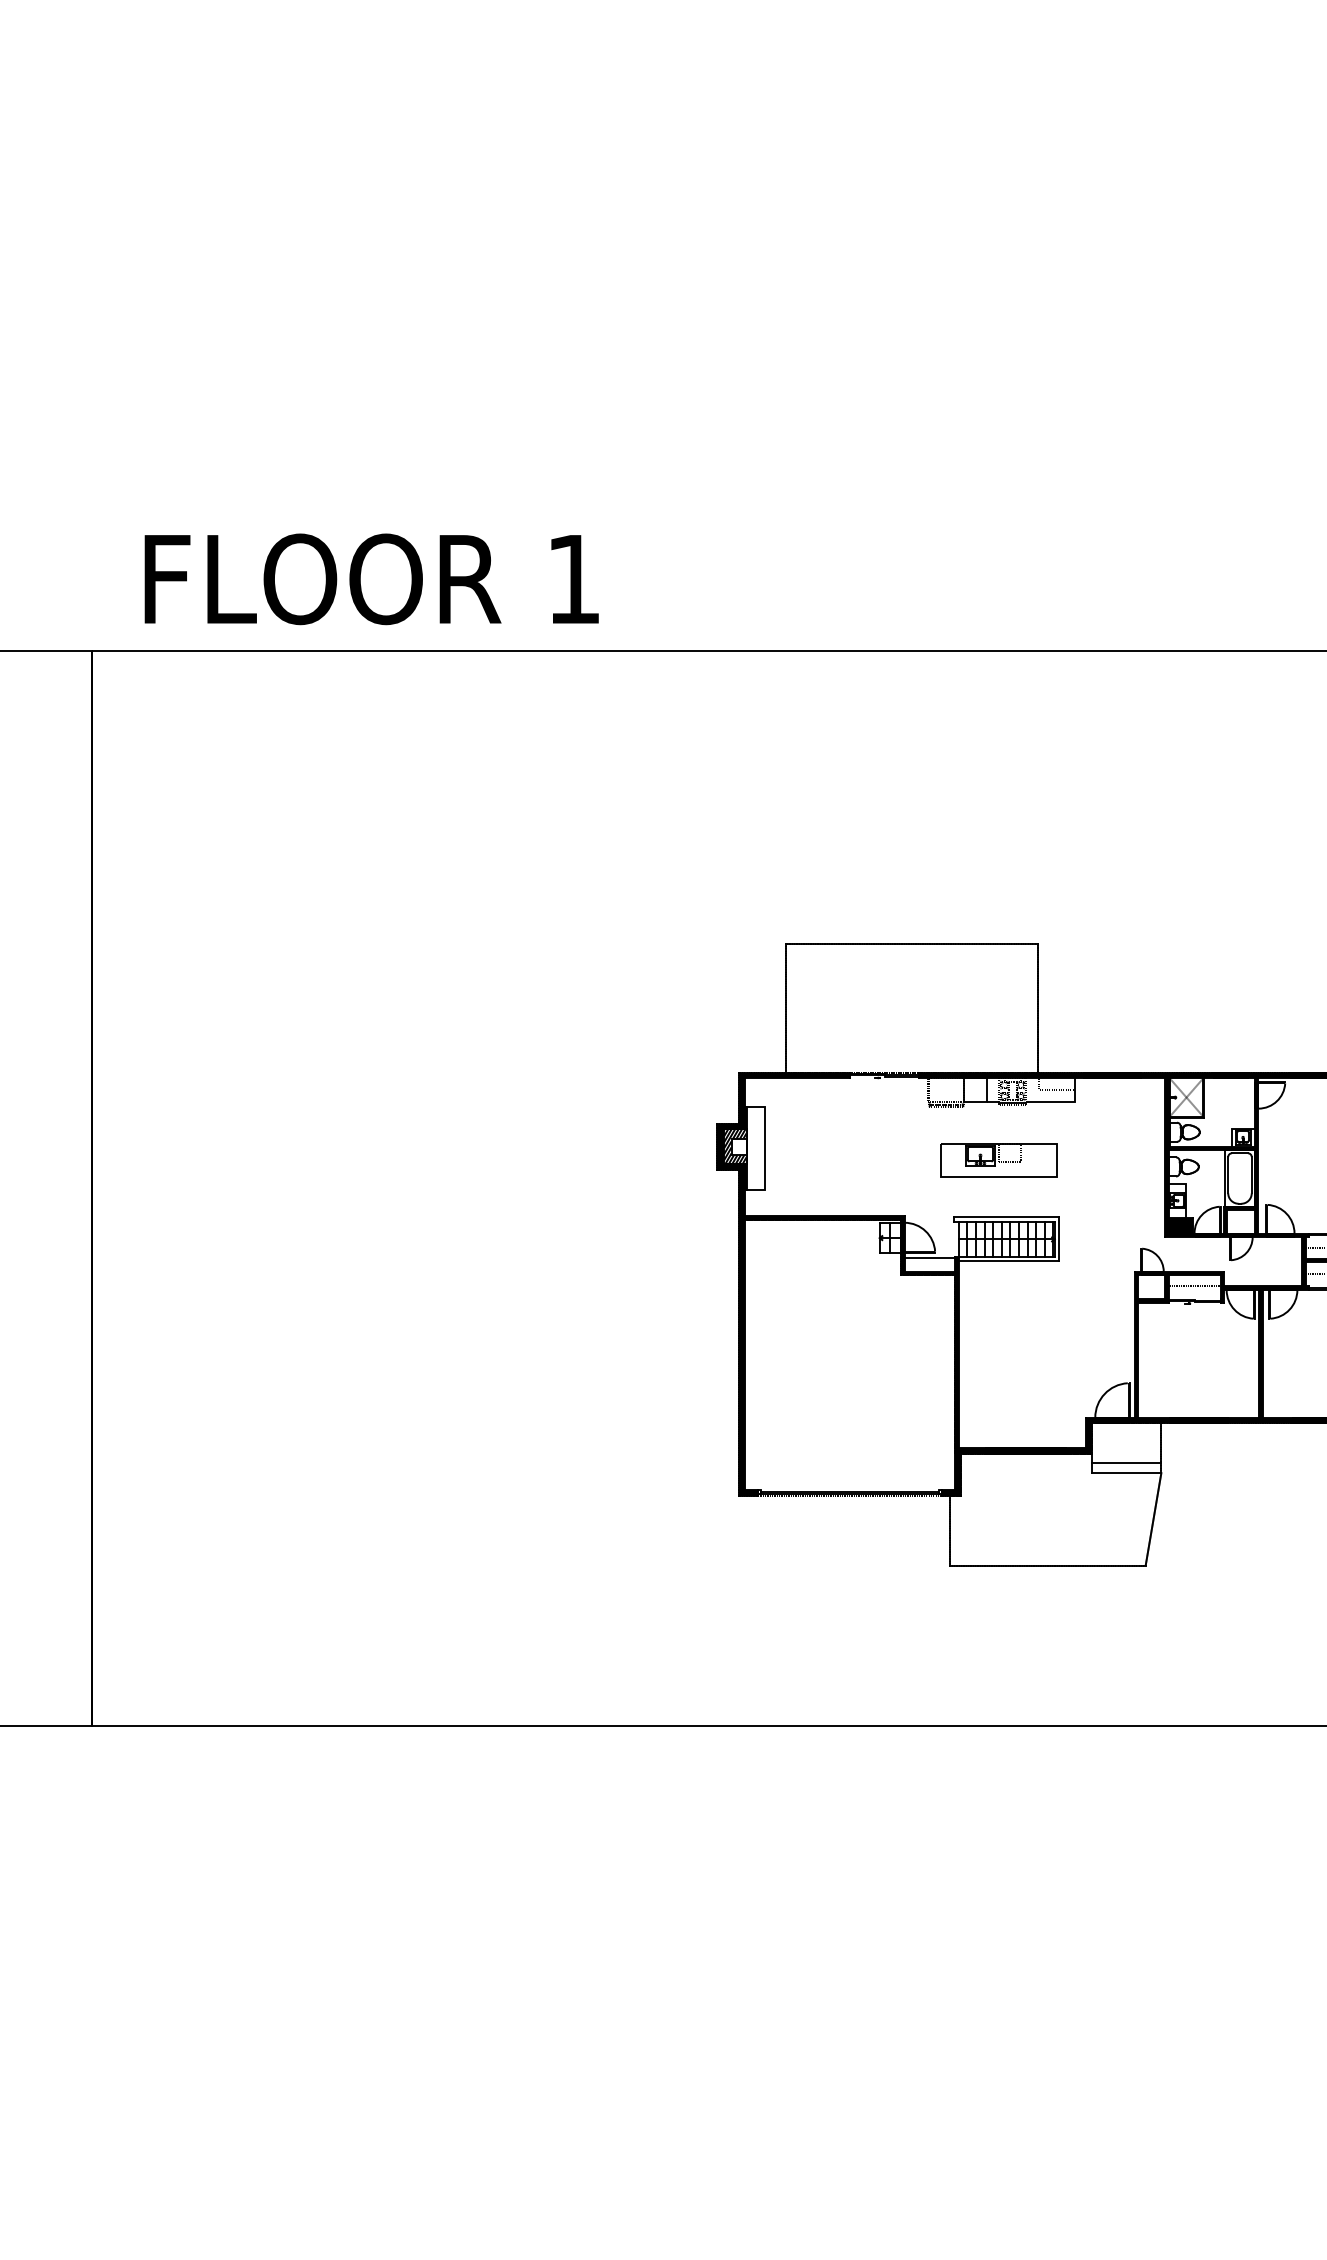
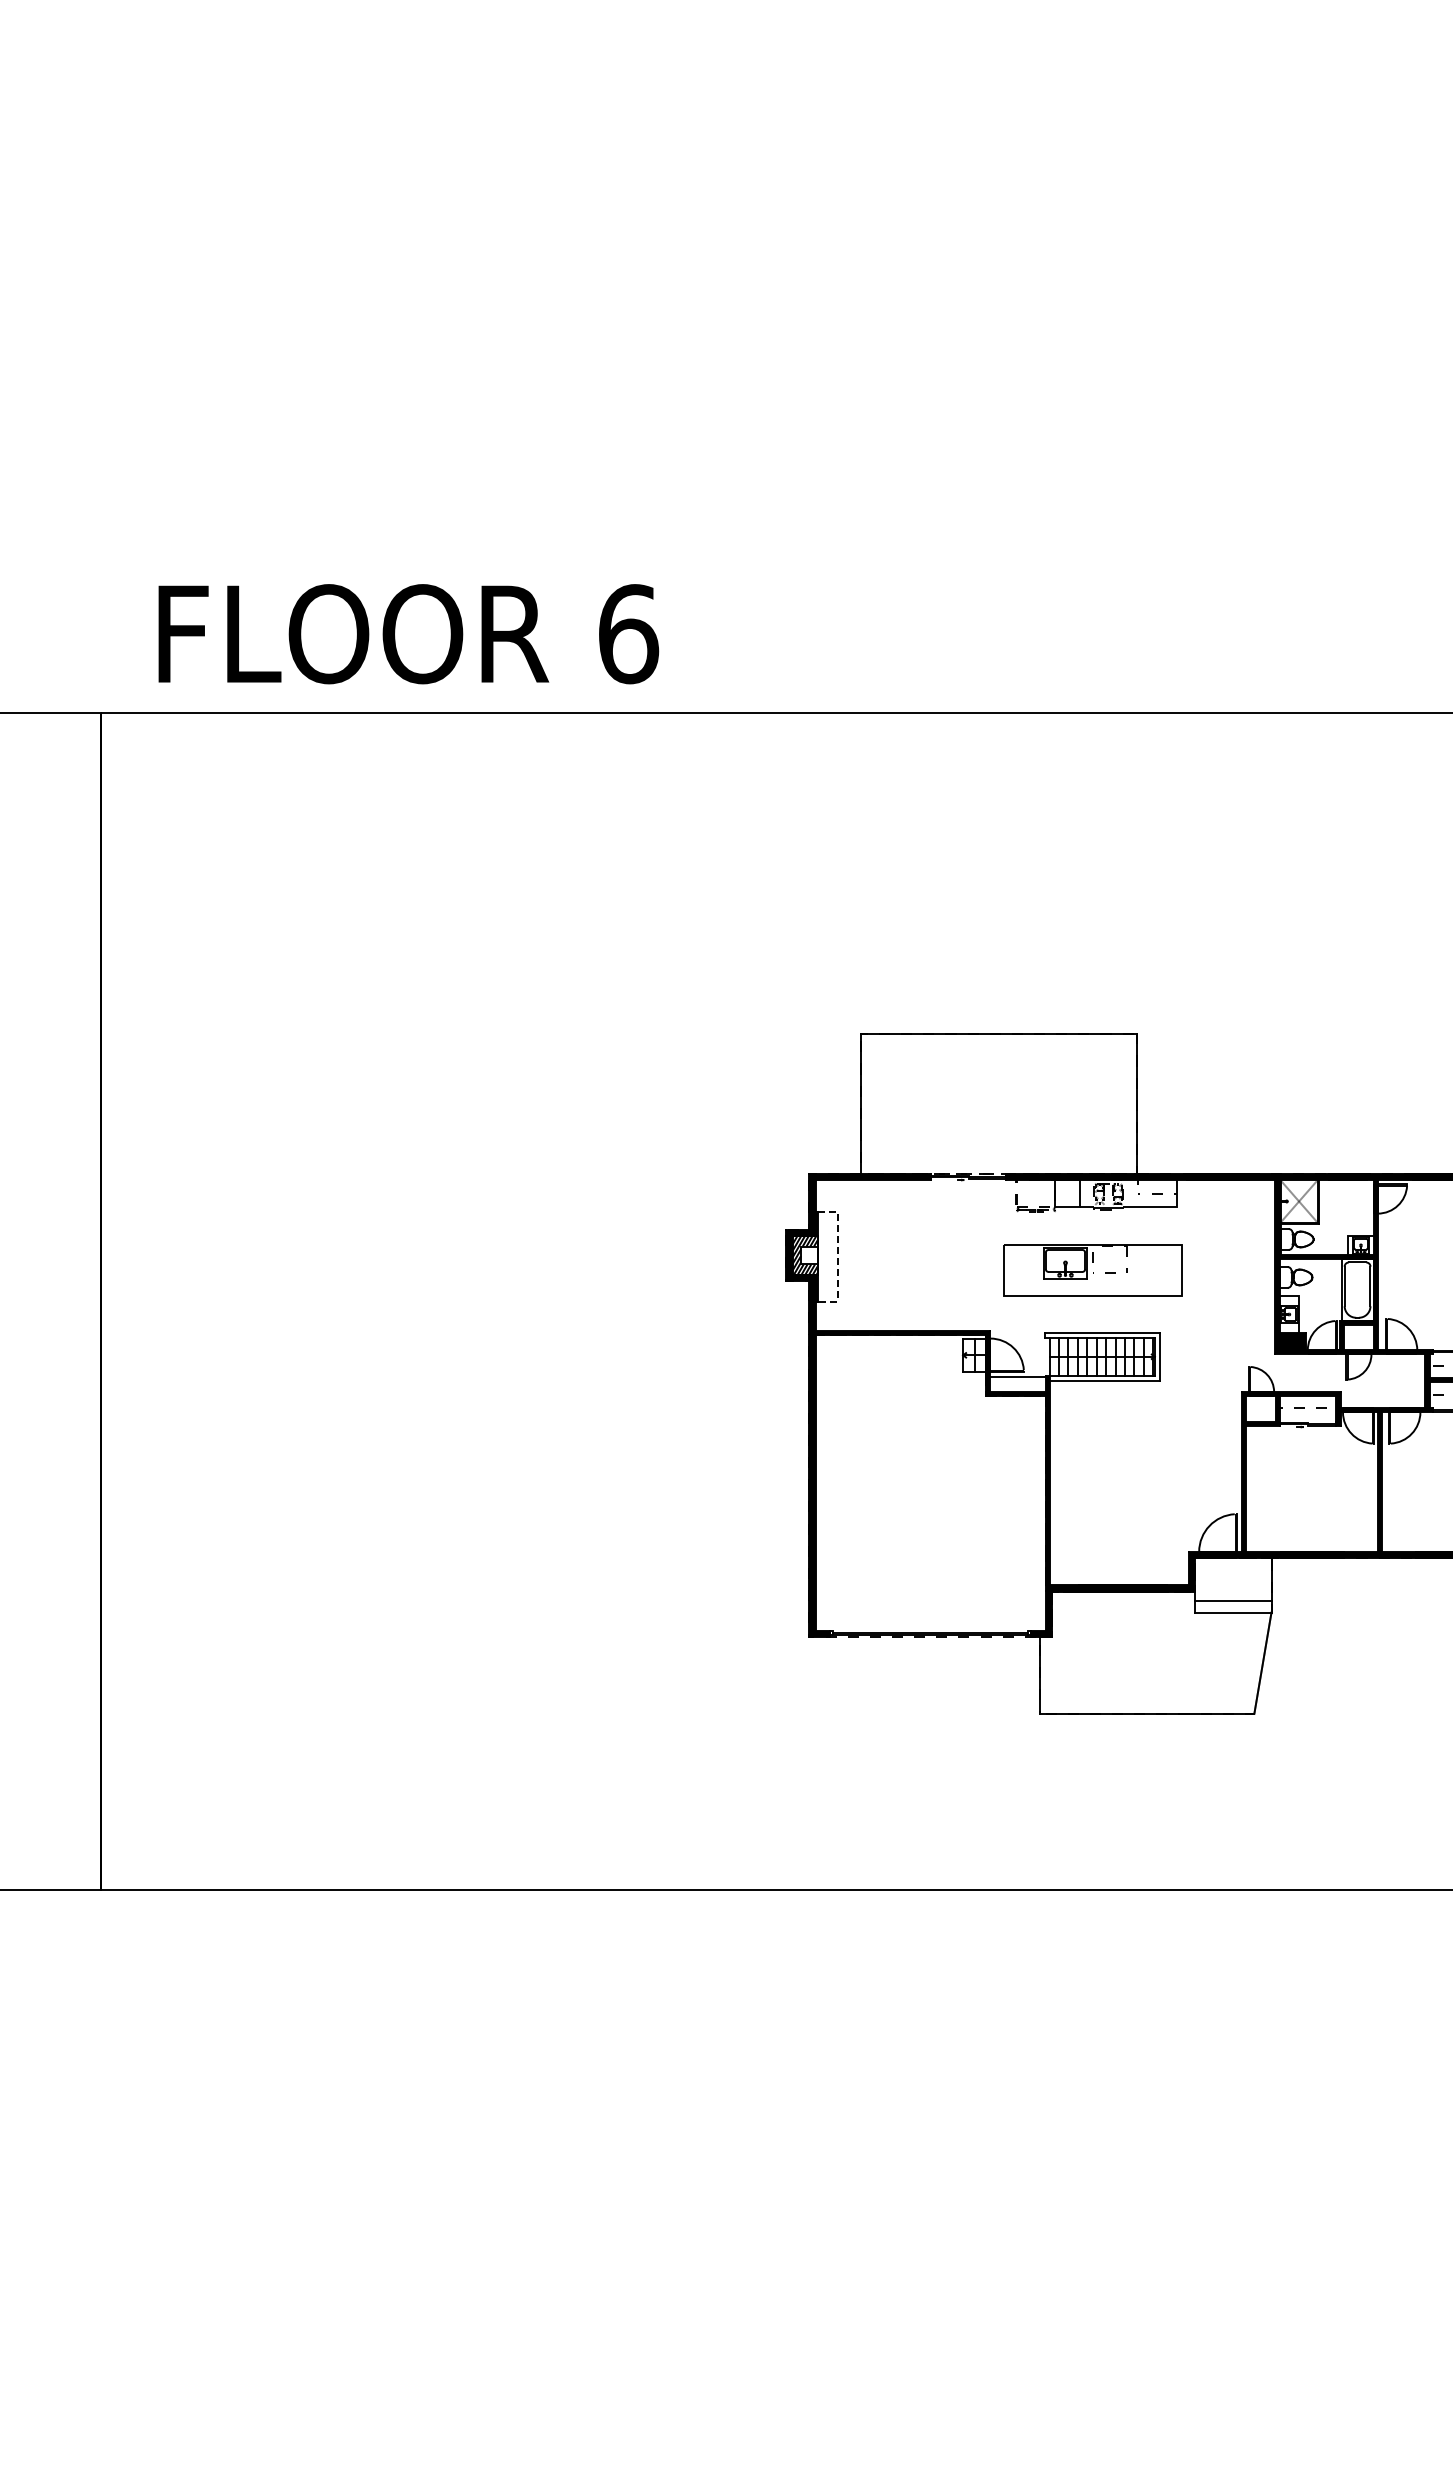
text: (574, 579) -> (629, 634), 1 -> 6
line: (764, 1148) -> (837, 1257), solid -> dashed
part: (998, 1159) -> (1093, 1269), size x1.4

